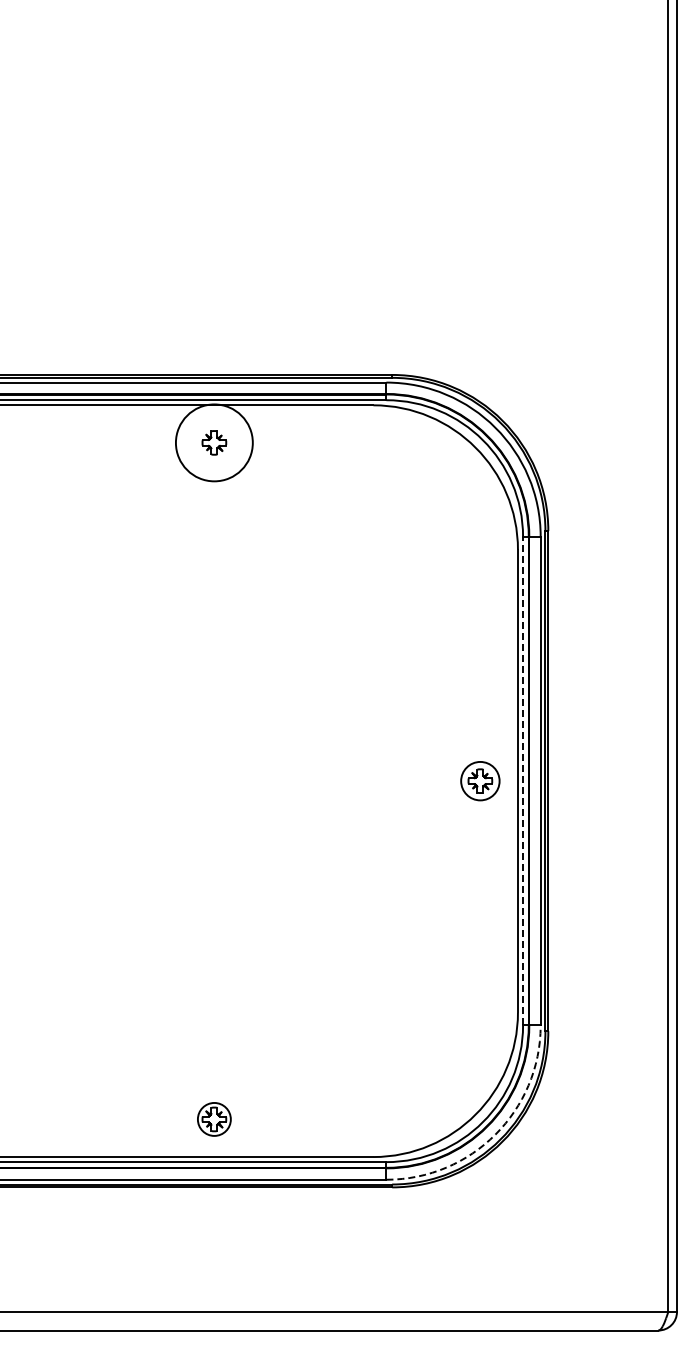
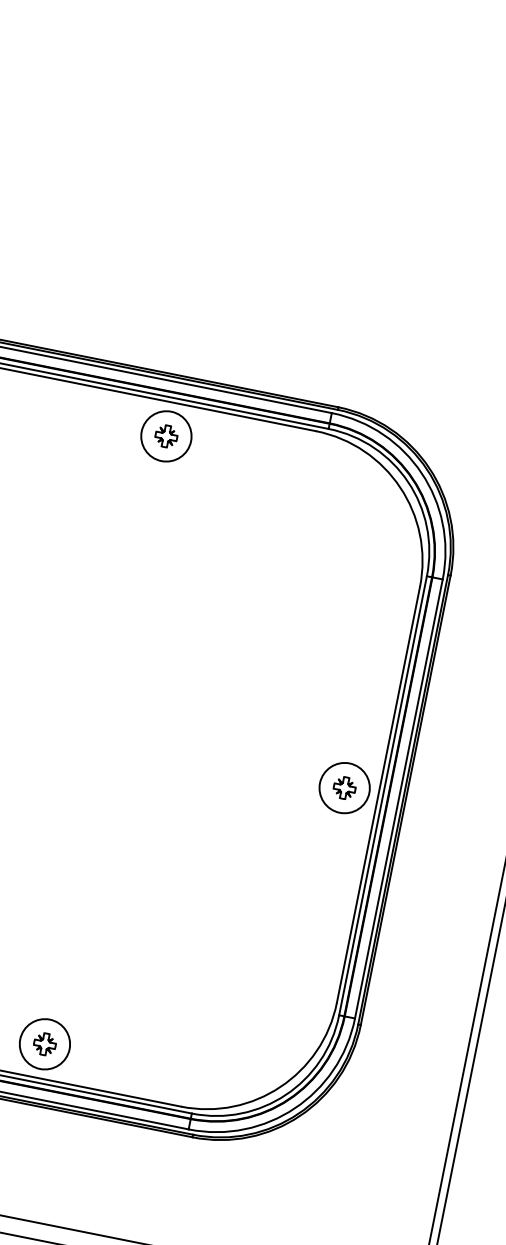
circle: (213, 442) -> (165, 435), size x0.71
circle: (479, 780) -> (344, 787), size x1.43
line: (523, 780) -> (383, 795), dashed -> solid
circle: (213, 1118) -> (44, 1043), size x1.67
arc: (495, 1134) -> (294, 1108), dashed -> solid

